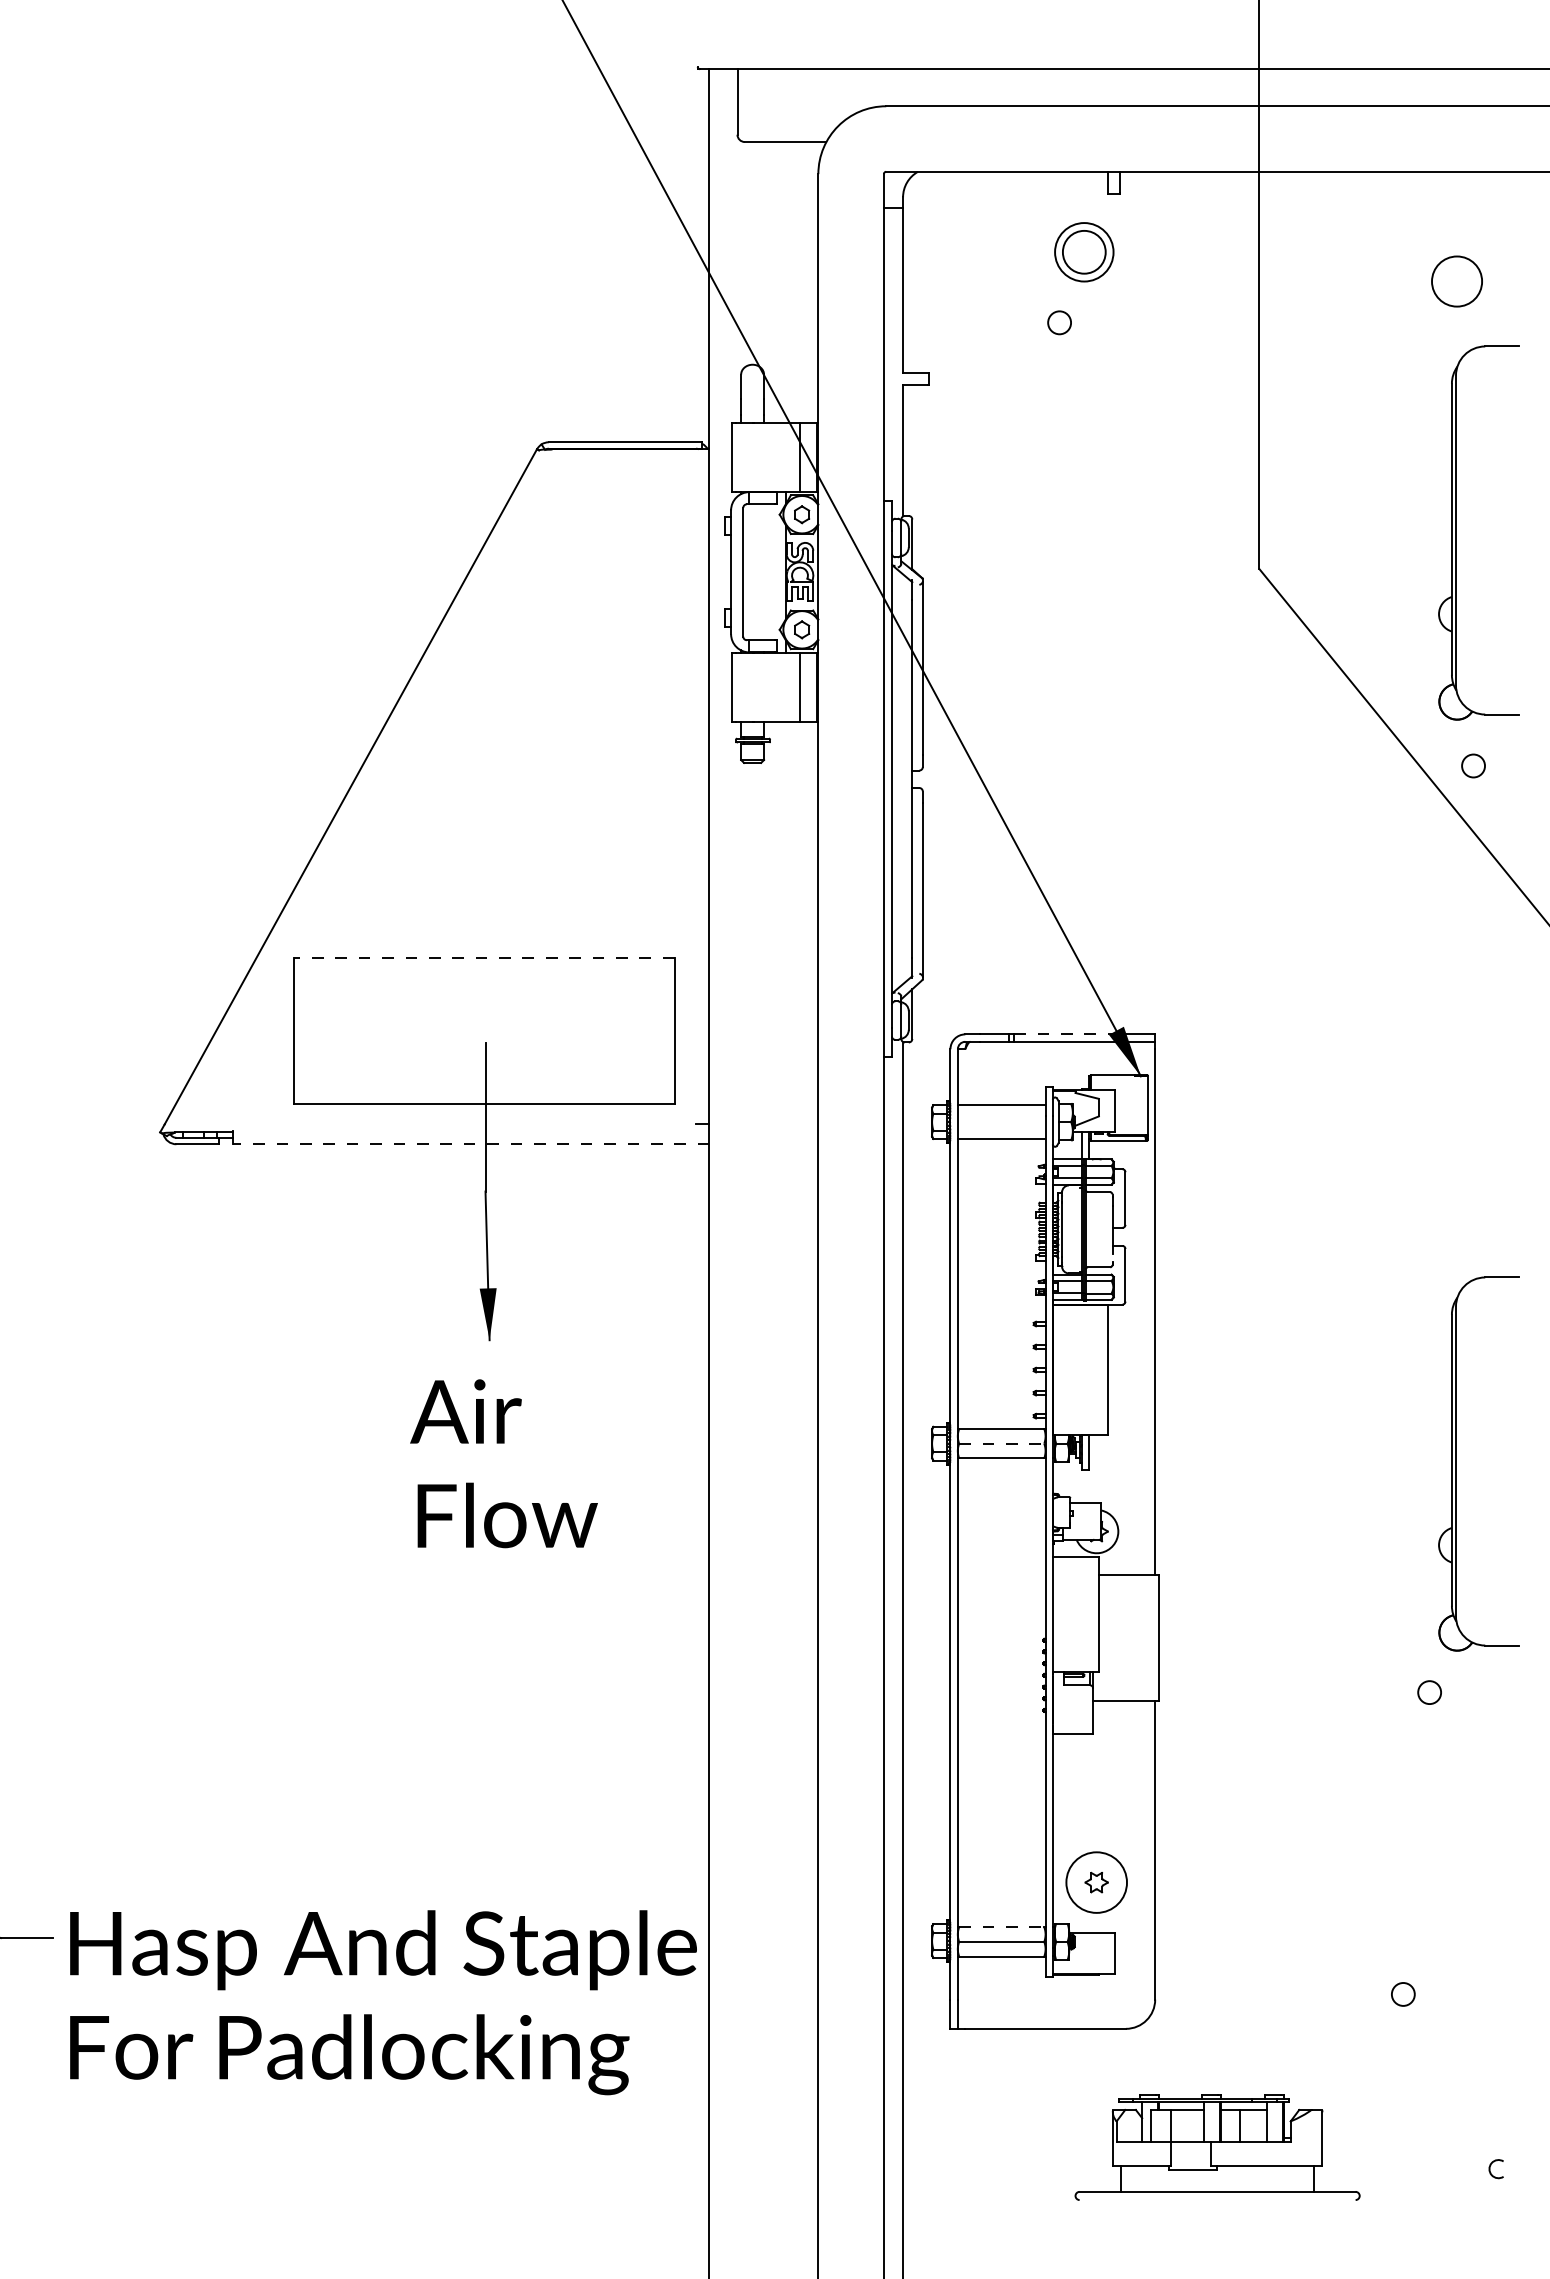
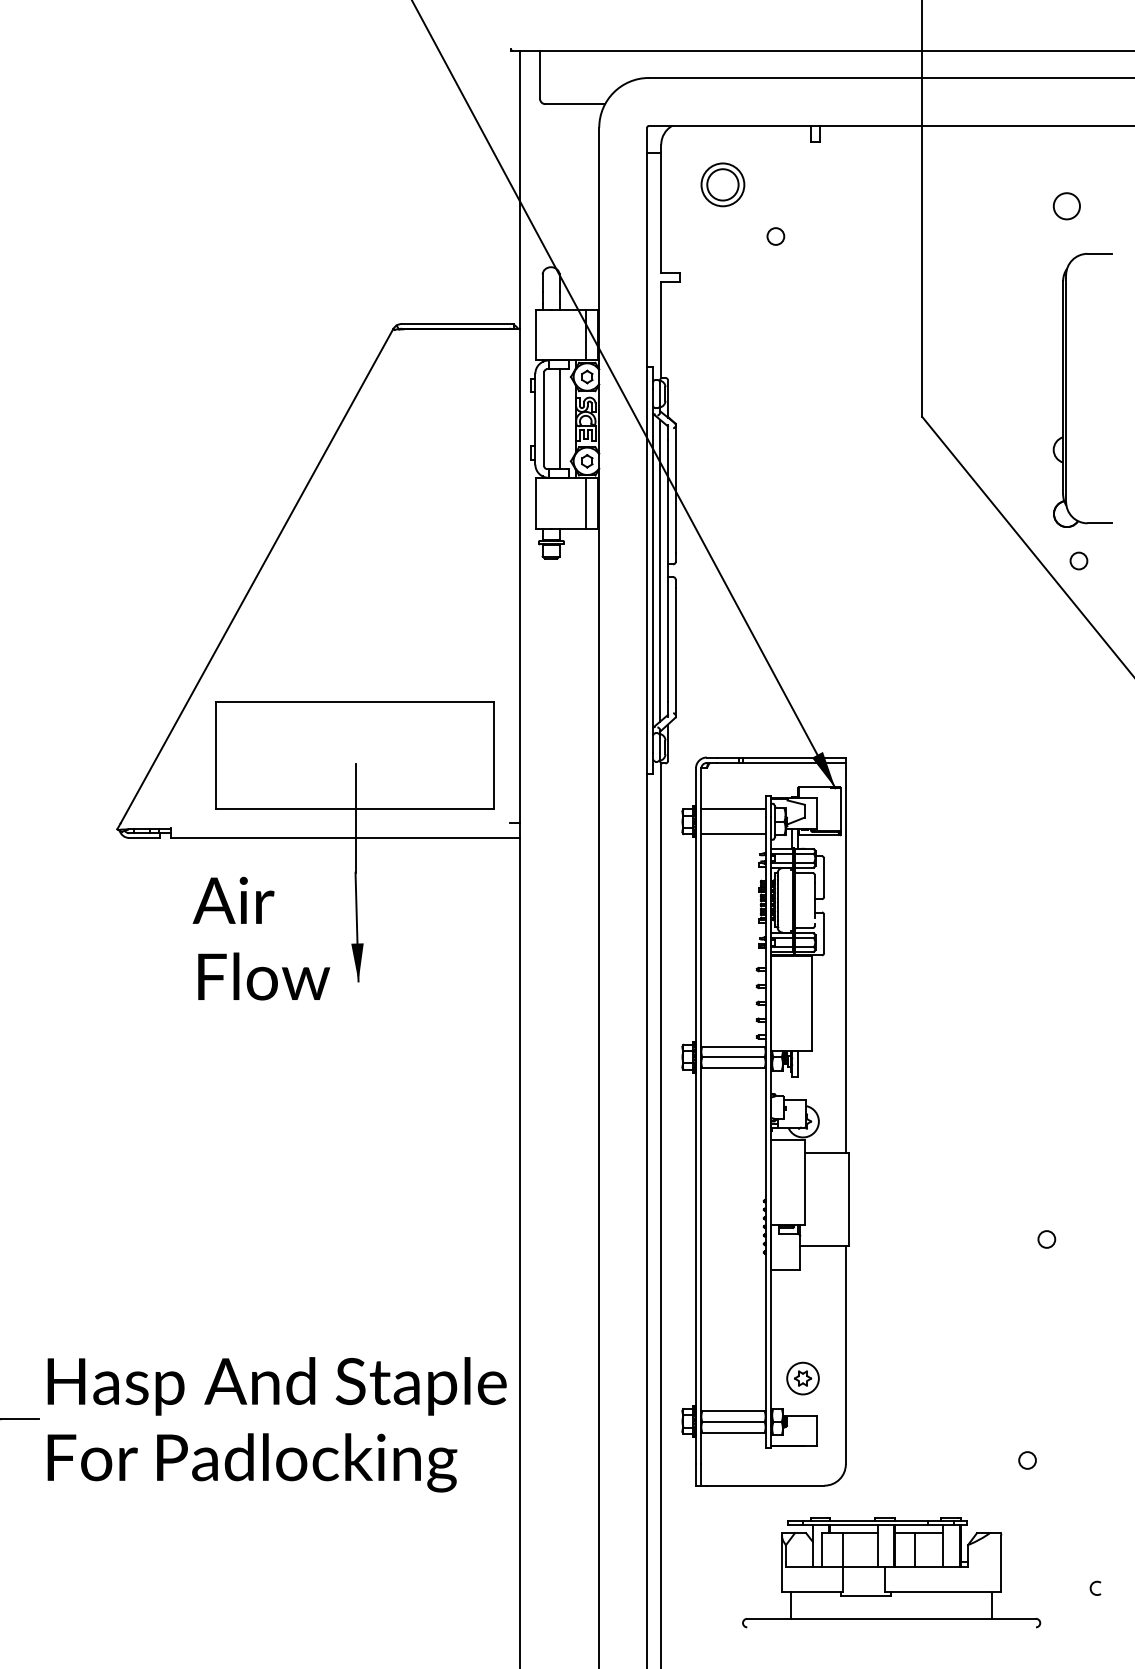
part: (1084, 252) -> (723, 185), moved
circle: (1456, 281) -> (1066, 206), size x0.71
line: (764, 572) -> (559, 419), added
line: (901, 778) -> (660, 570), added
line: (483, 958) -> (354, 701), dashed -> solid
line: (1070, 1034) -> (783, 757), dashed -> solid
line: (470, 1144) -> (344, 838), dashed -> solid
line: (1001, 1443) -> (733, 1057), dashed -> solid
text: (503, 1463) -> (261, 938), moved
part: (1456, 1463) -> (1066, 1071), removed
circle: (1096, 1882) -> (802, 1378), size x0.71
line: (1001, 1927) -> (733, 1411), dashed -> solid
text: (383, 2002) -> (277, 1424), moved
part: (1217, 2147) -> (891, 1572), size x1.43

